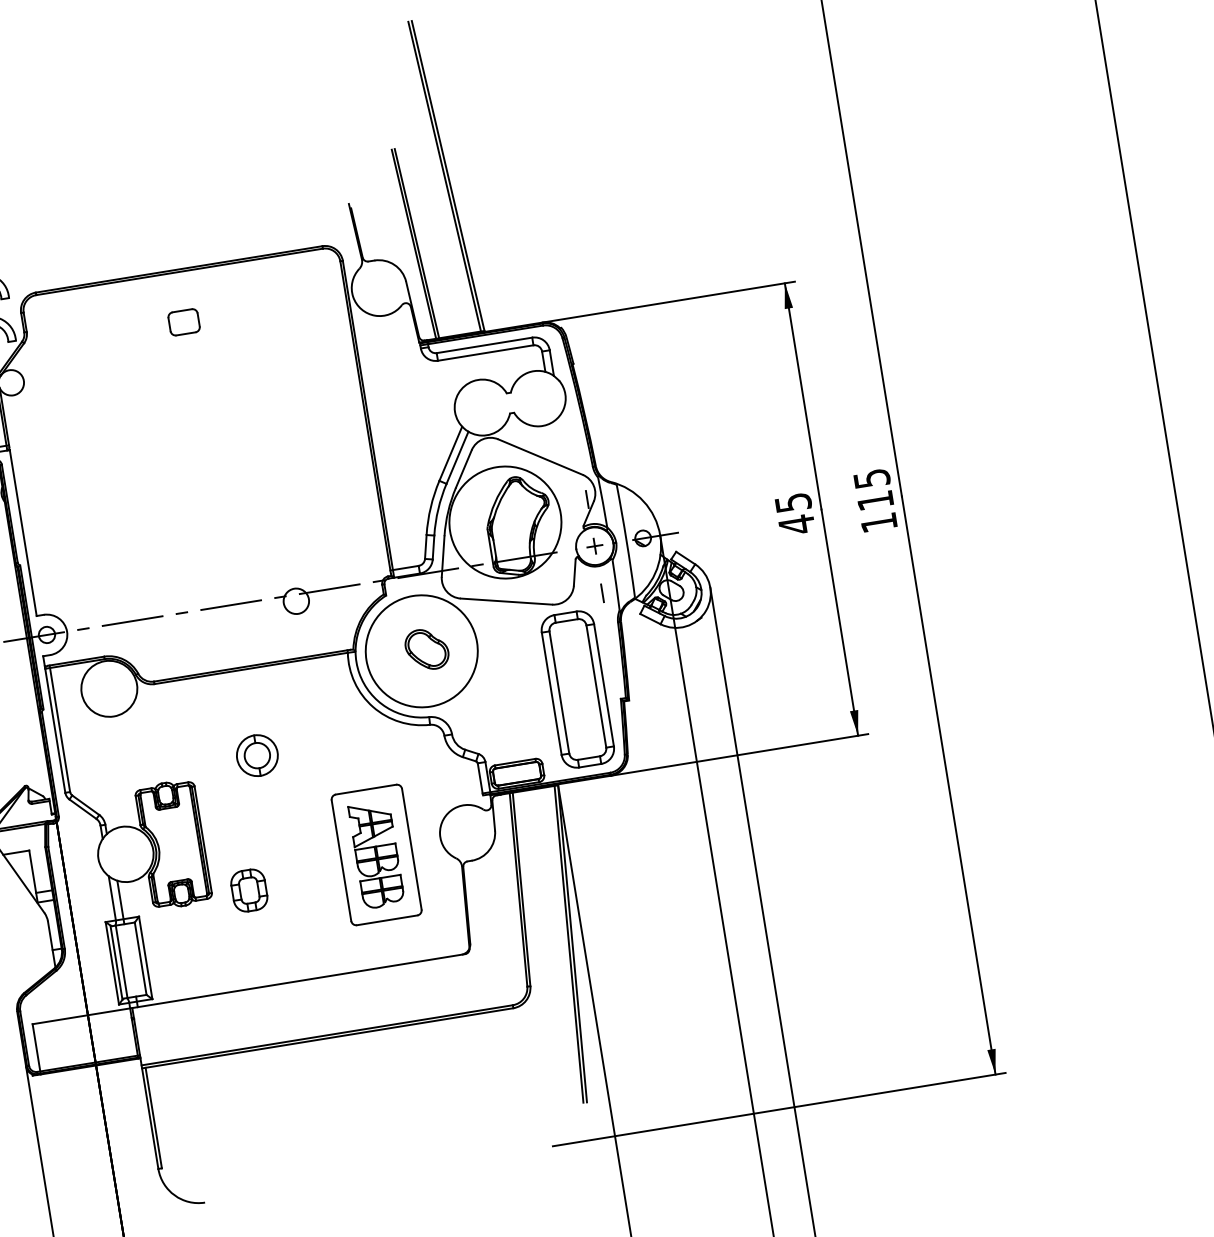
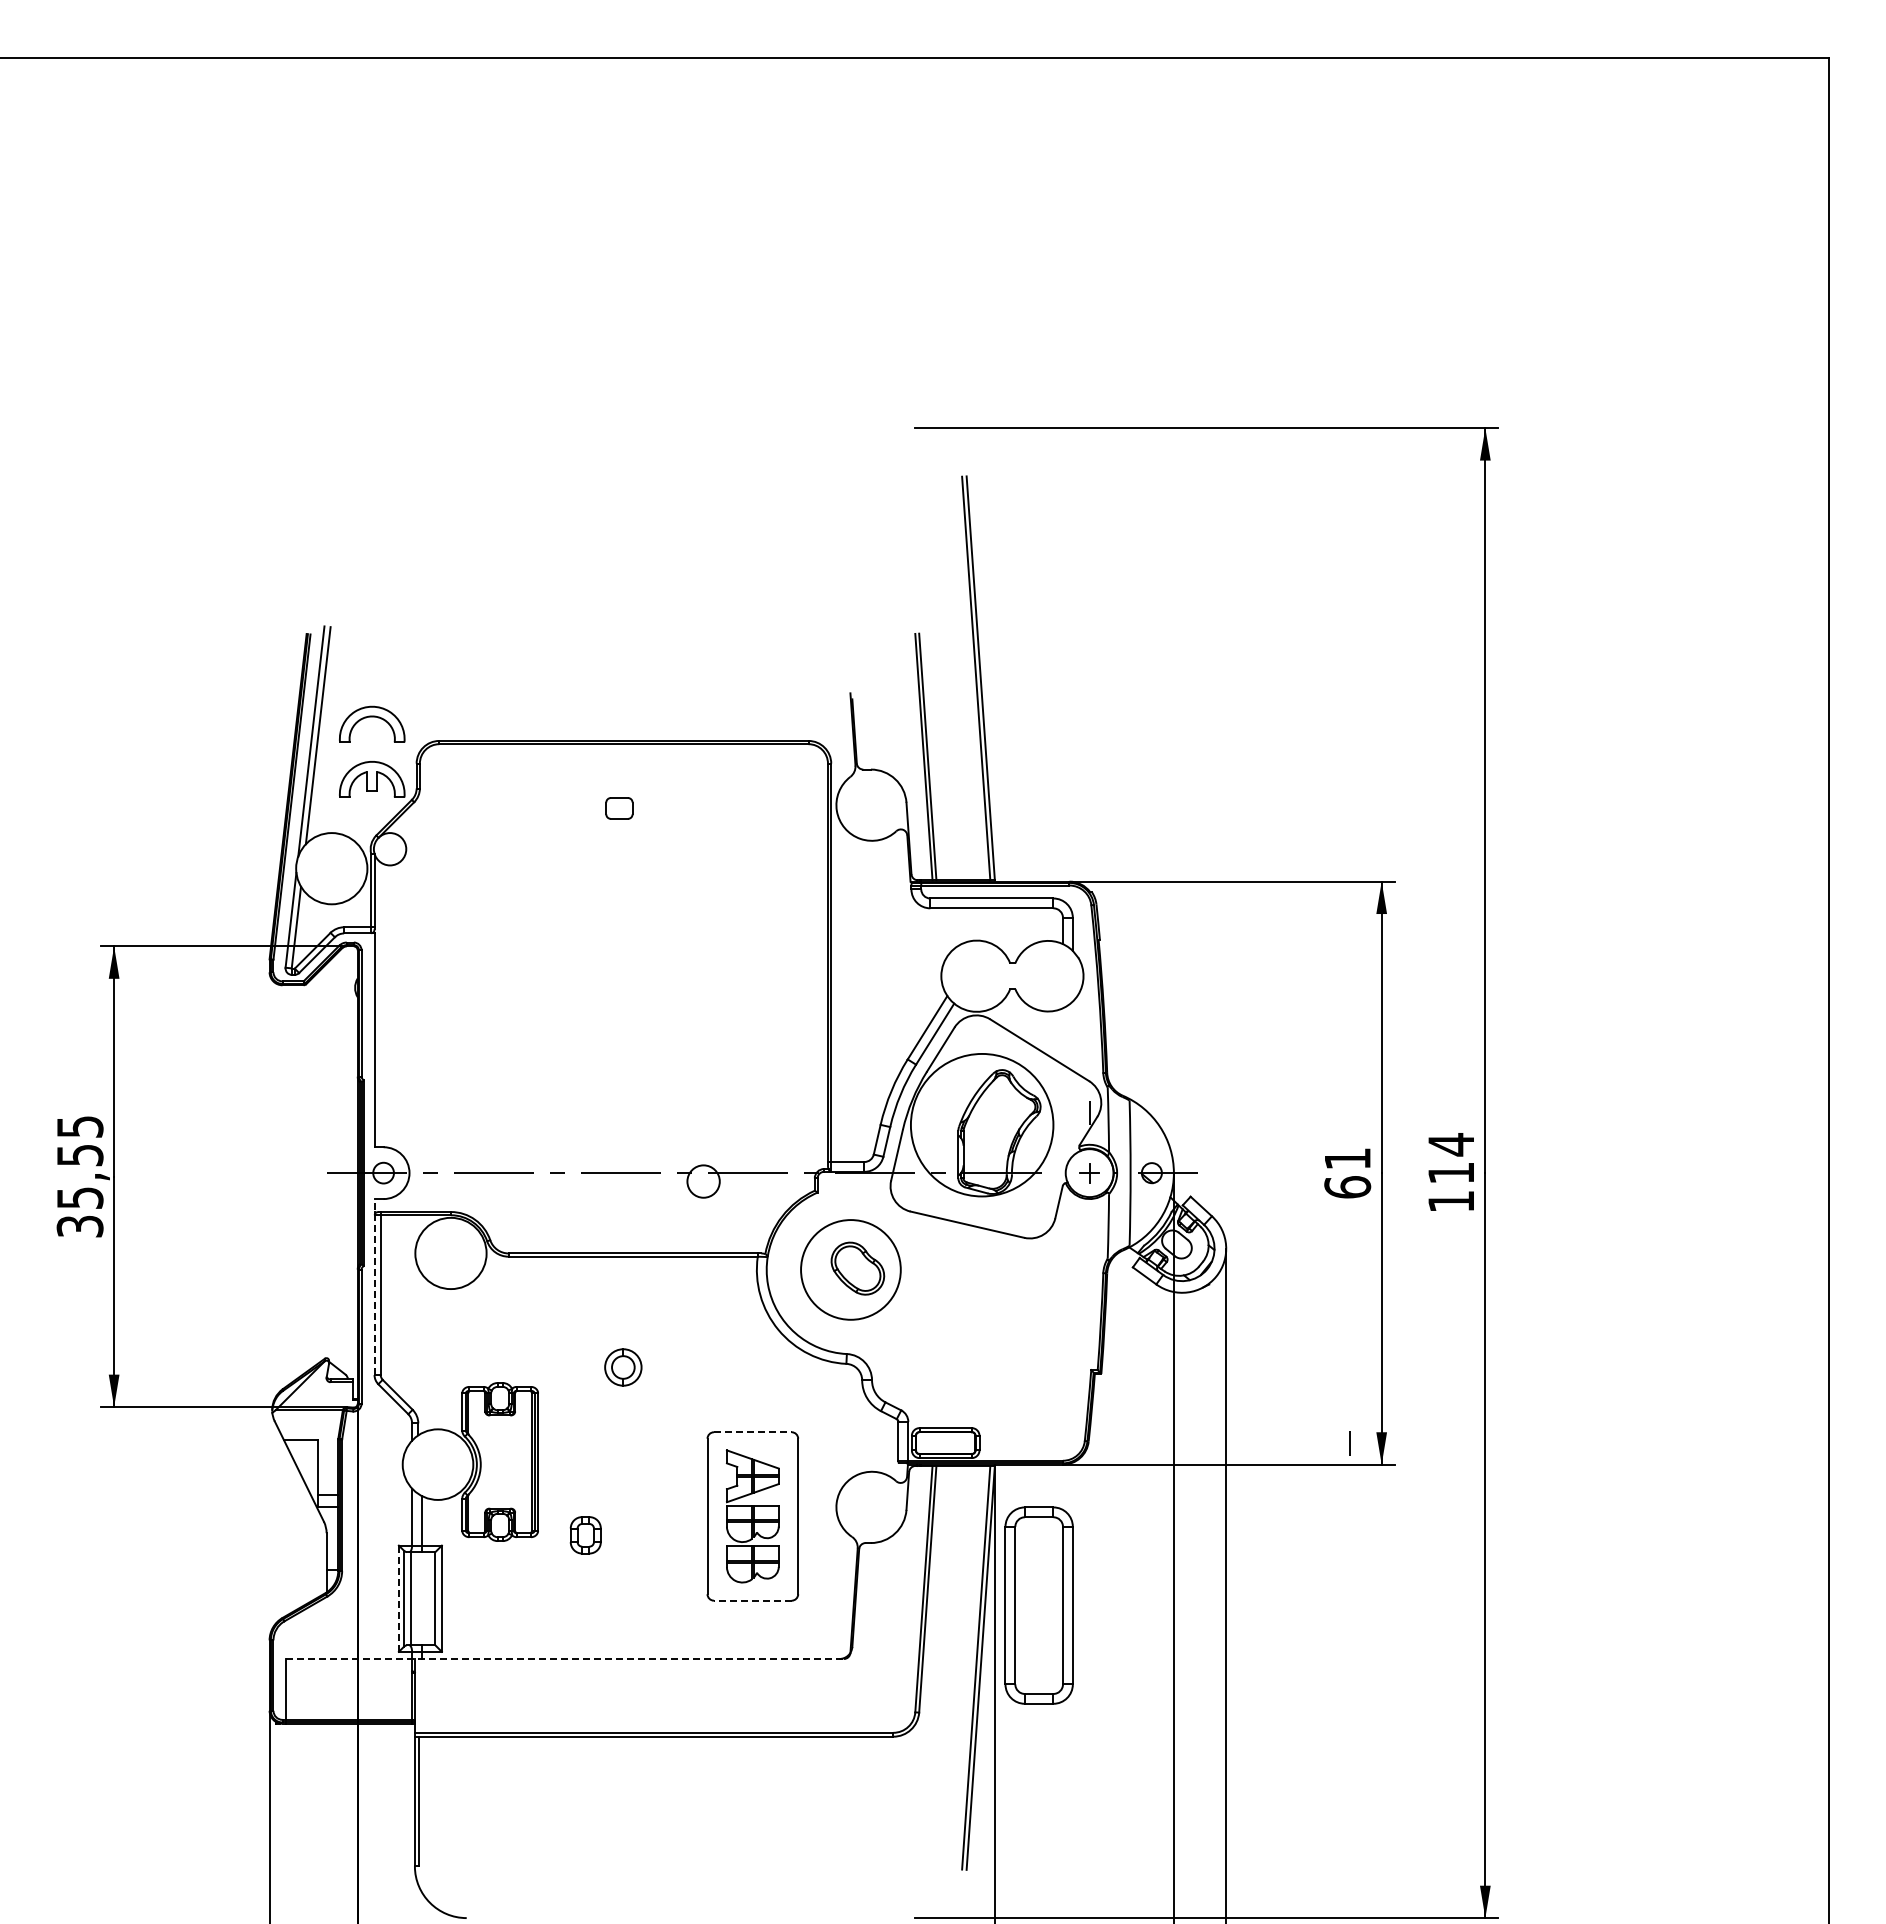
part: (184, 322) -> (619, 808), size x0.7
text: (872, 478) -> (1451, 1144), 115 -> 114
text: (794, 514) -> (1347, 1173), 45 -> 61
line: (602, 593) -> (1349, 1443), moved
circle: (421, 651) -> (850, 1269), size x0.7
part: (577, 689) -> (1038, 1605), moved
line: (54, 724) -> (374, 1286), solid -> dashed
part: (257, 755) -> (623, 1367), size x0.7
line: (365, 789) -> (752, 1432), solid -> dashed
part: (249, 890) -> (585, 1535), size x0.7
line: (386, 920) -> (752, 1600), solid -> dashed
line: (112, 963) -> (398, 1598), solid -> dashed
line: (249, 988) -> (565, 1658), solid -> dashed

